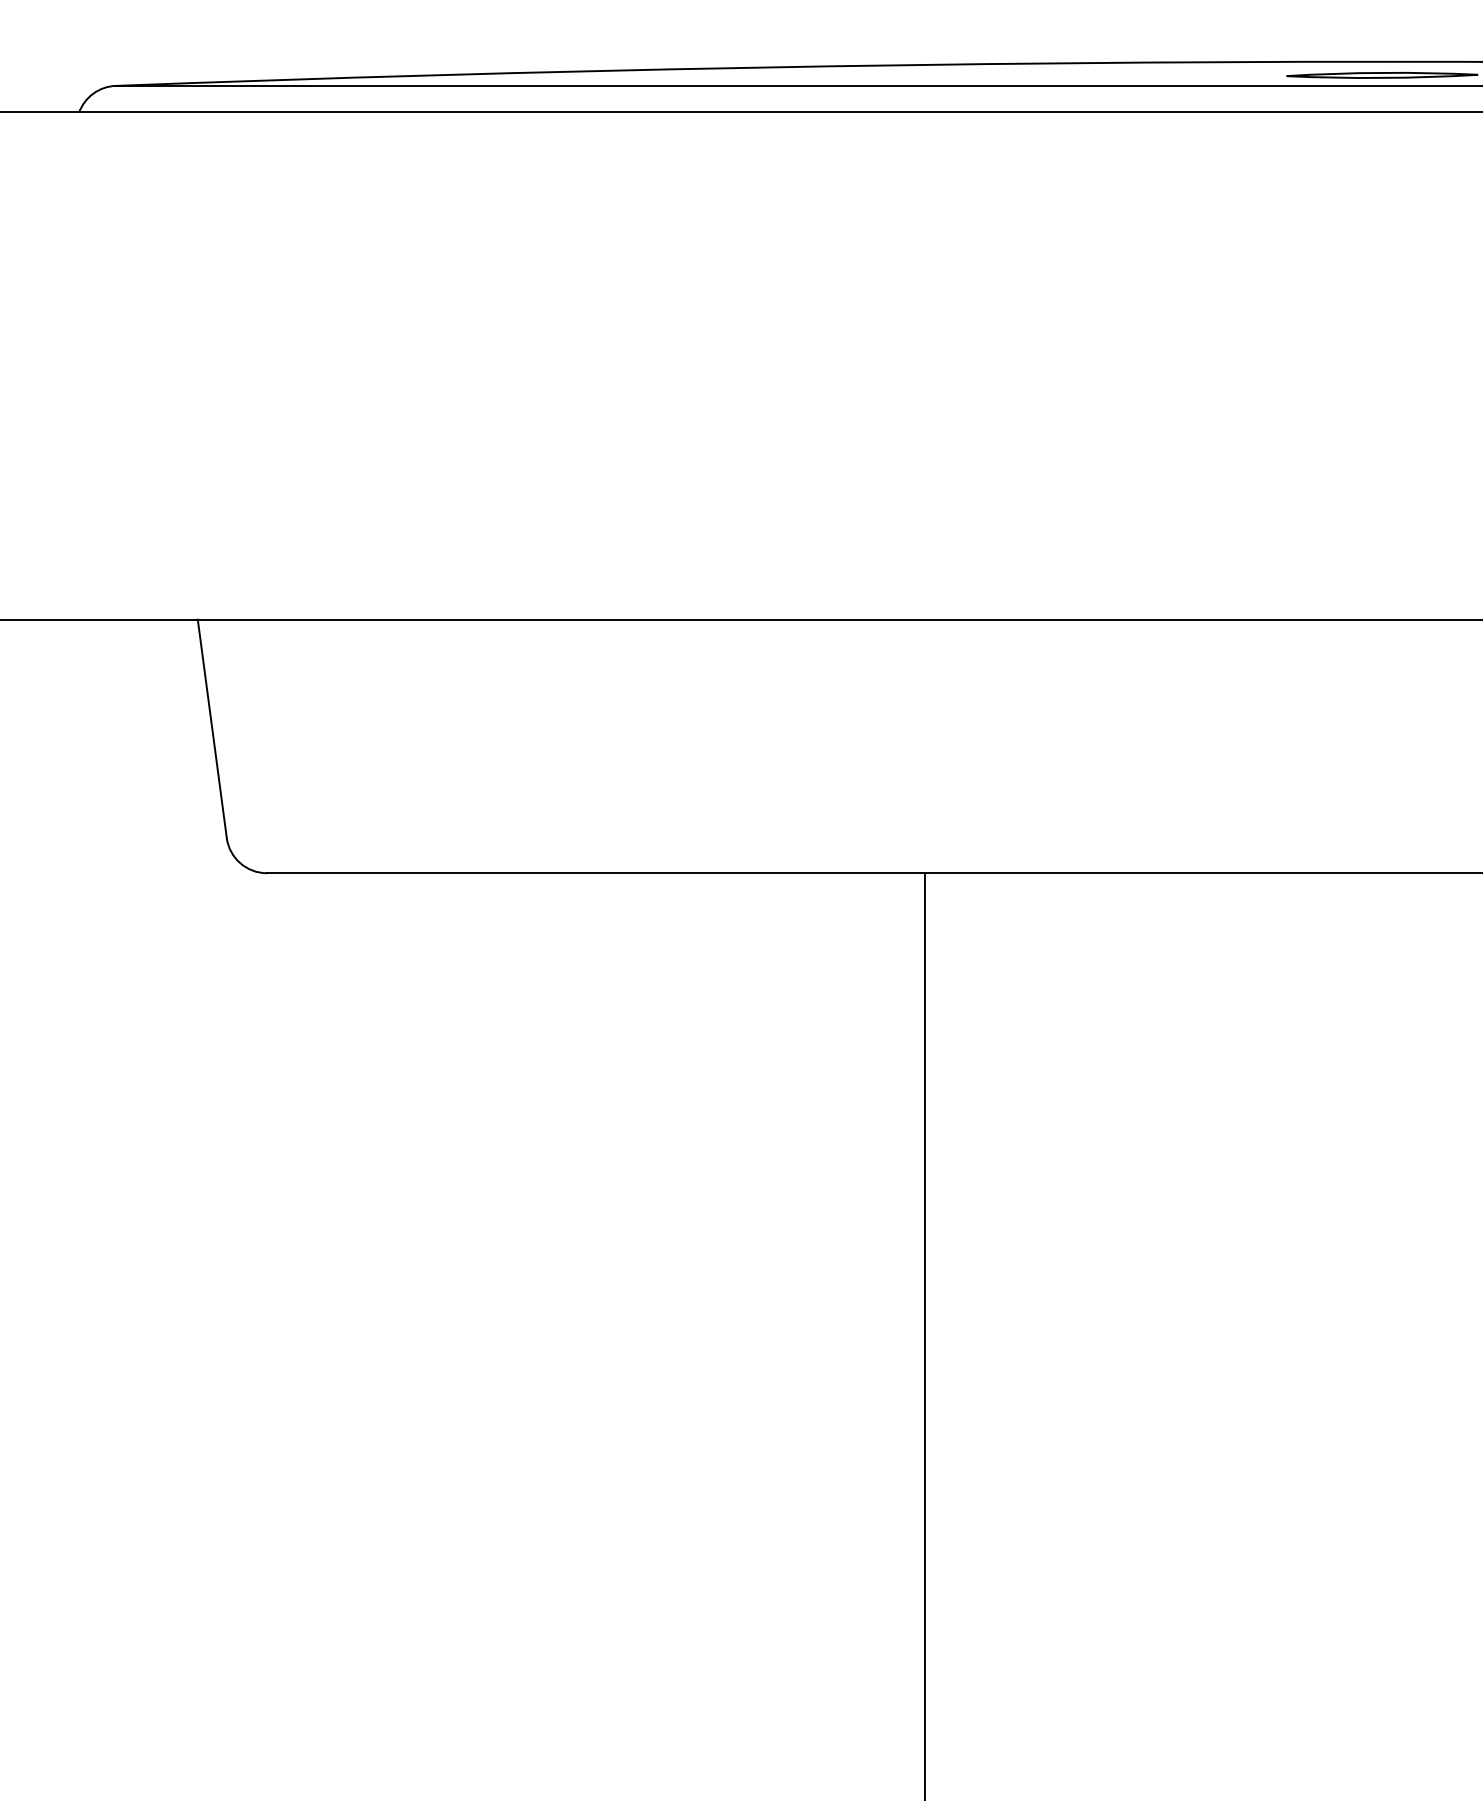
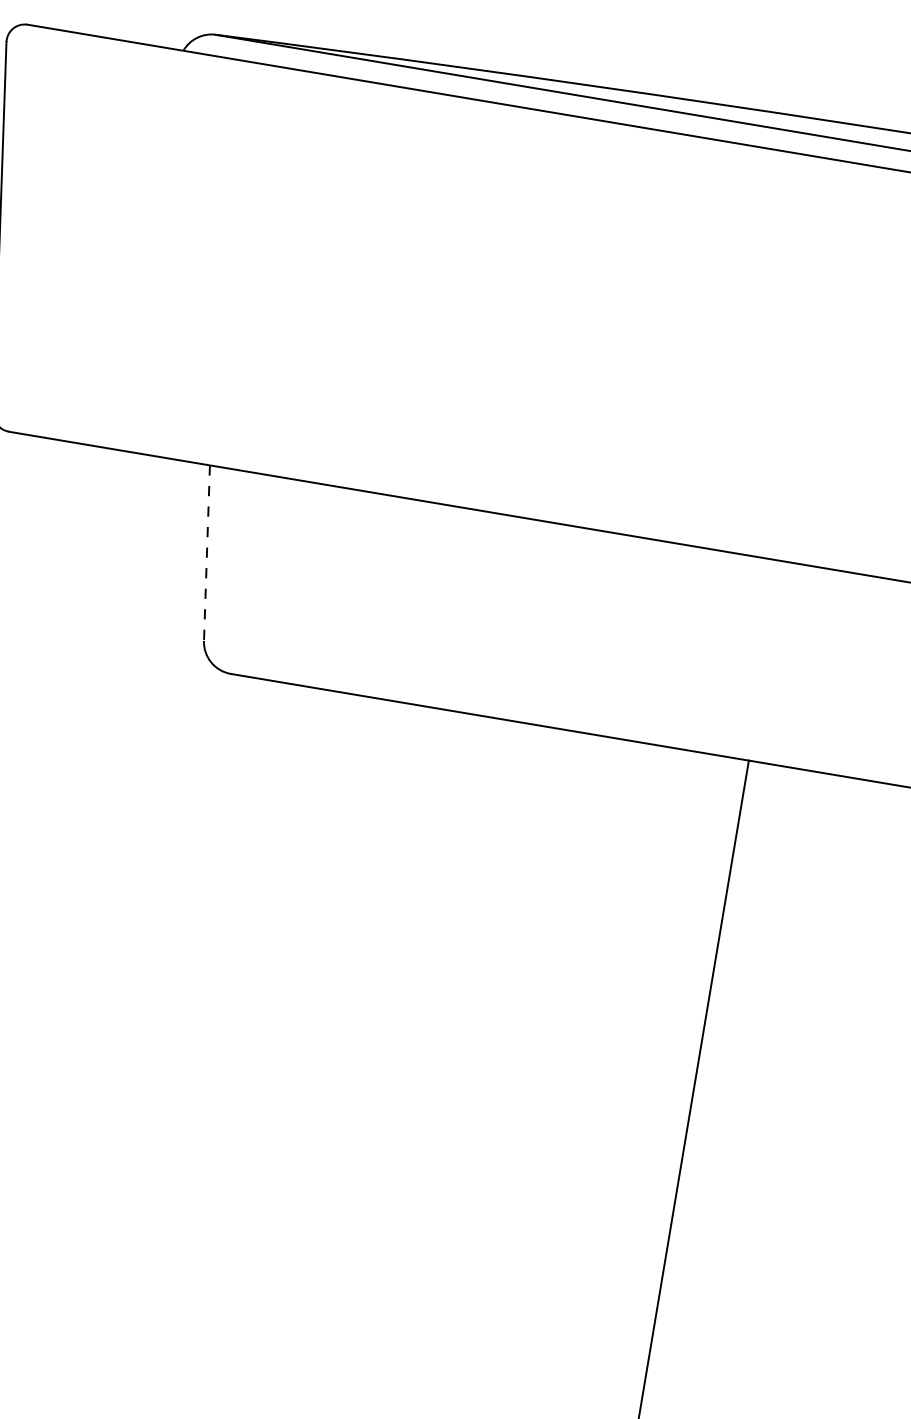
line: (212, 729) -> (207, 553), solid -> dashed

